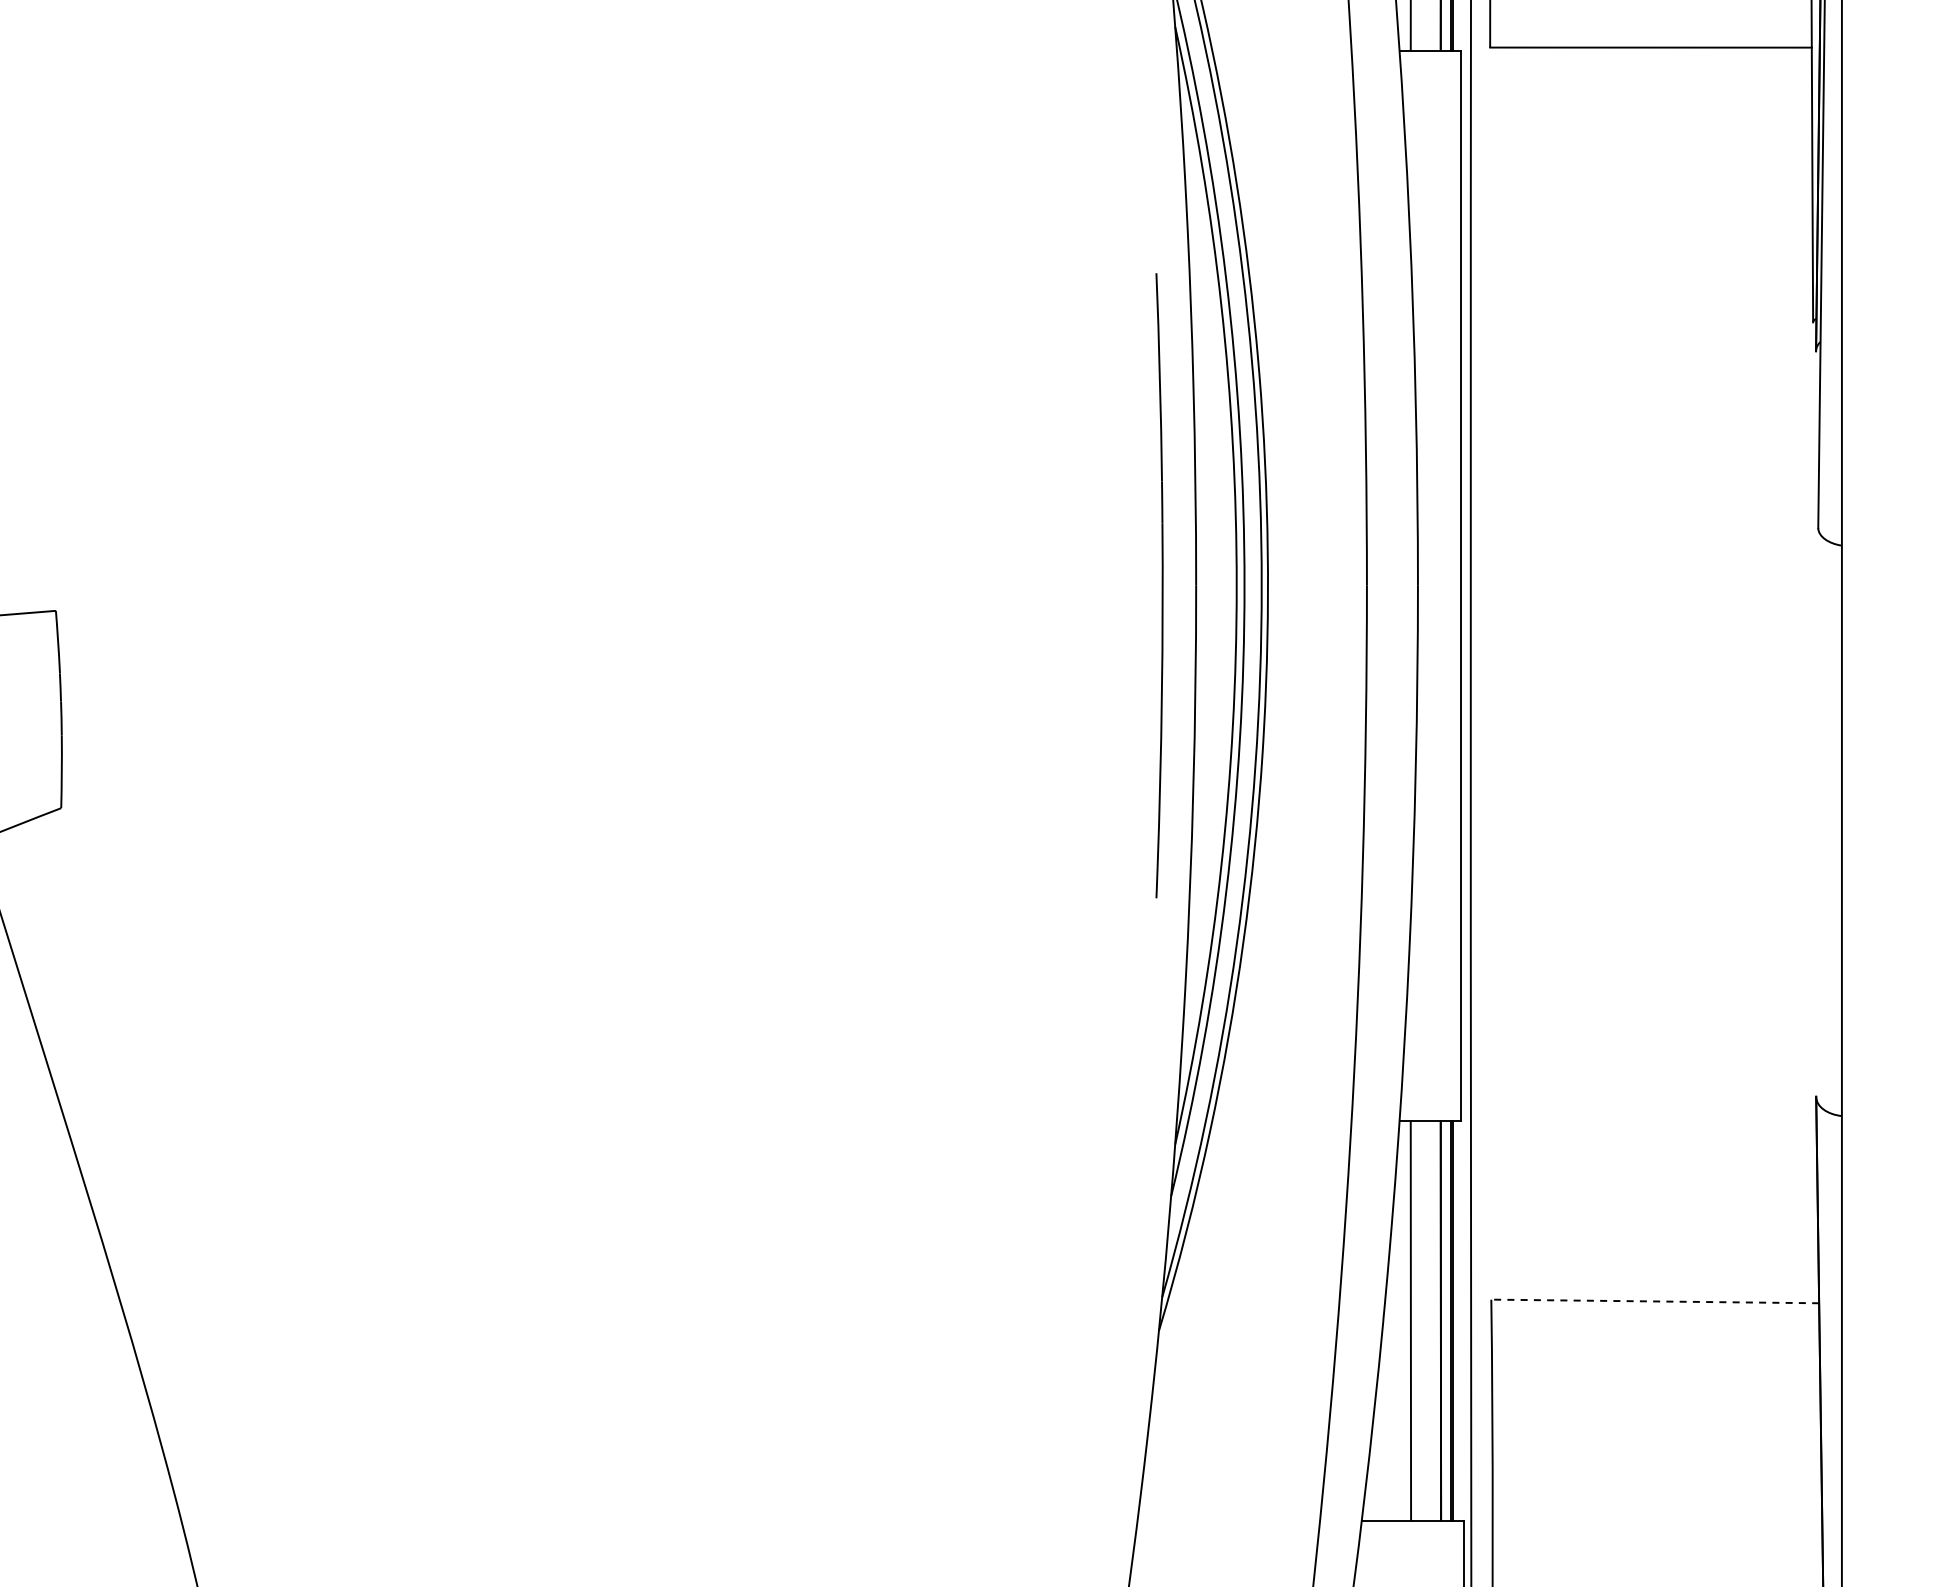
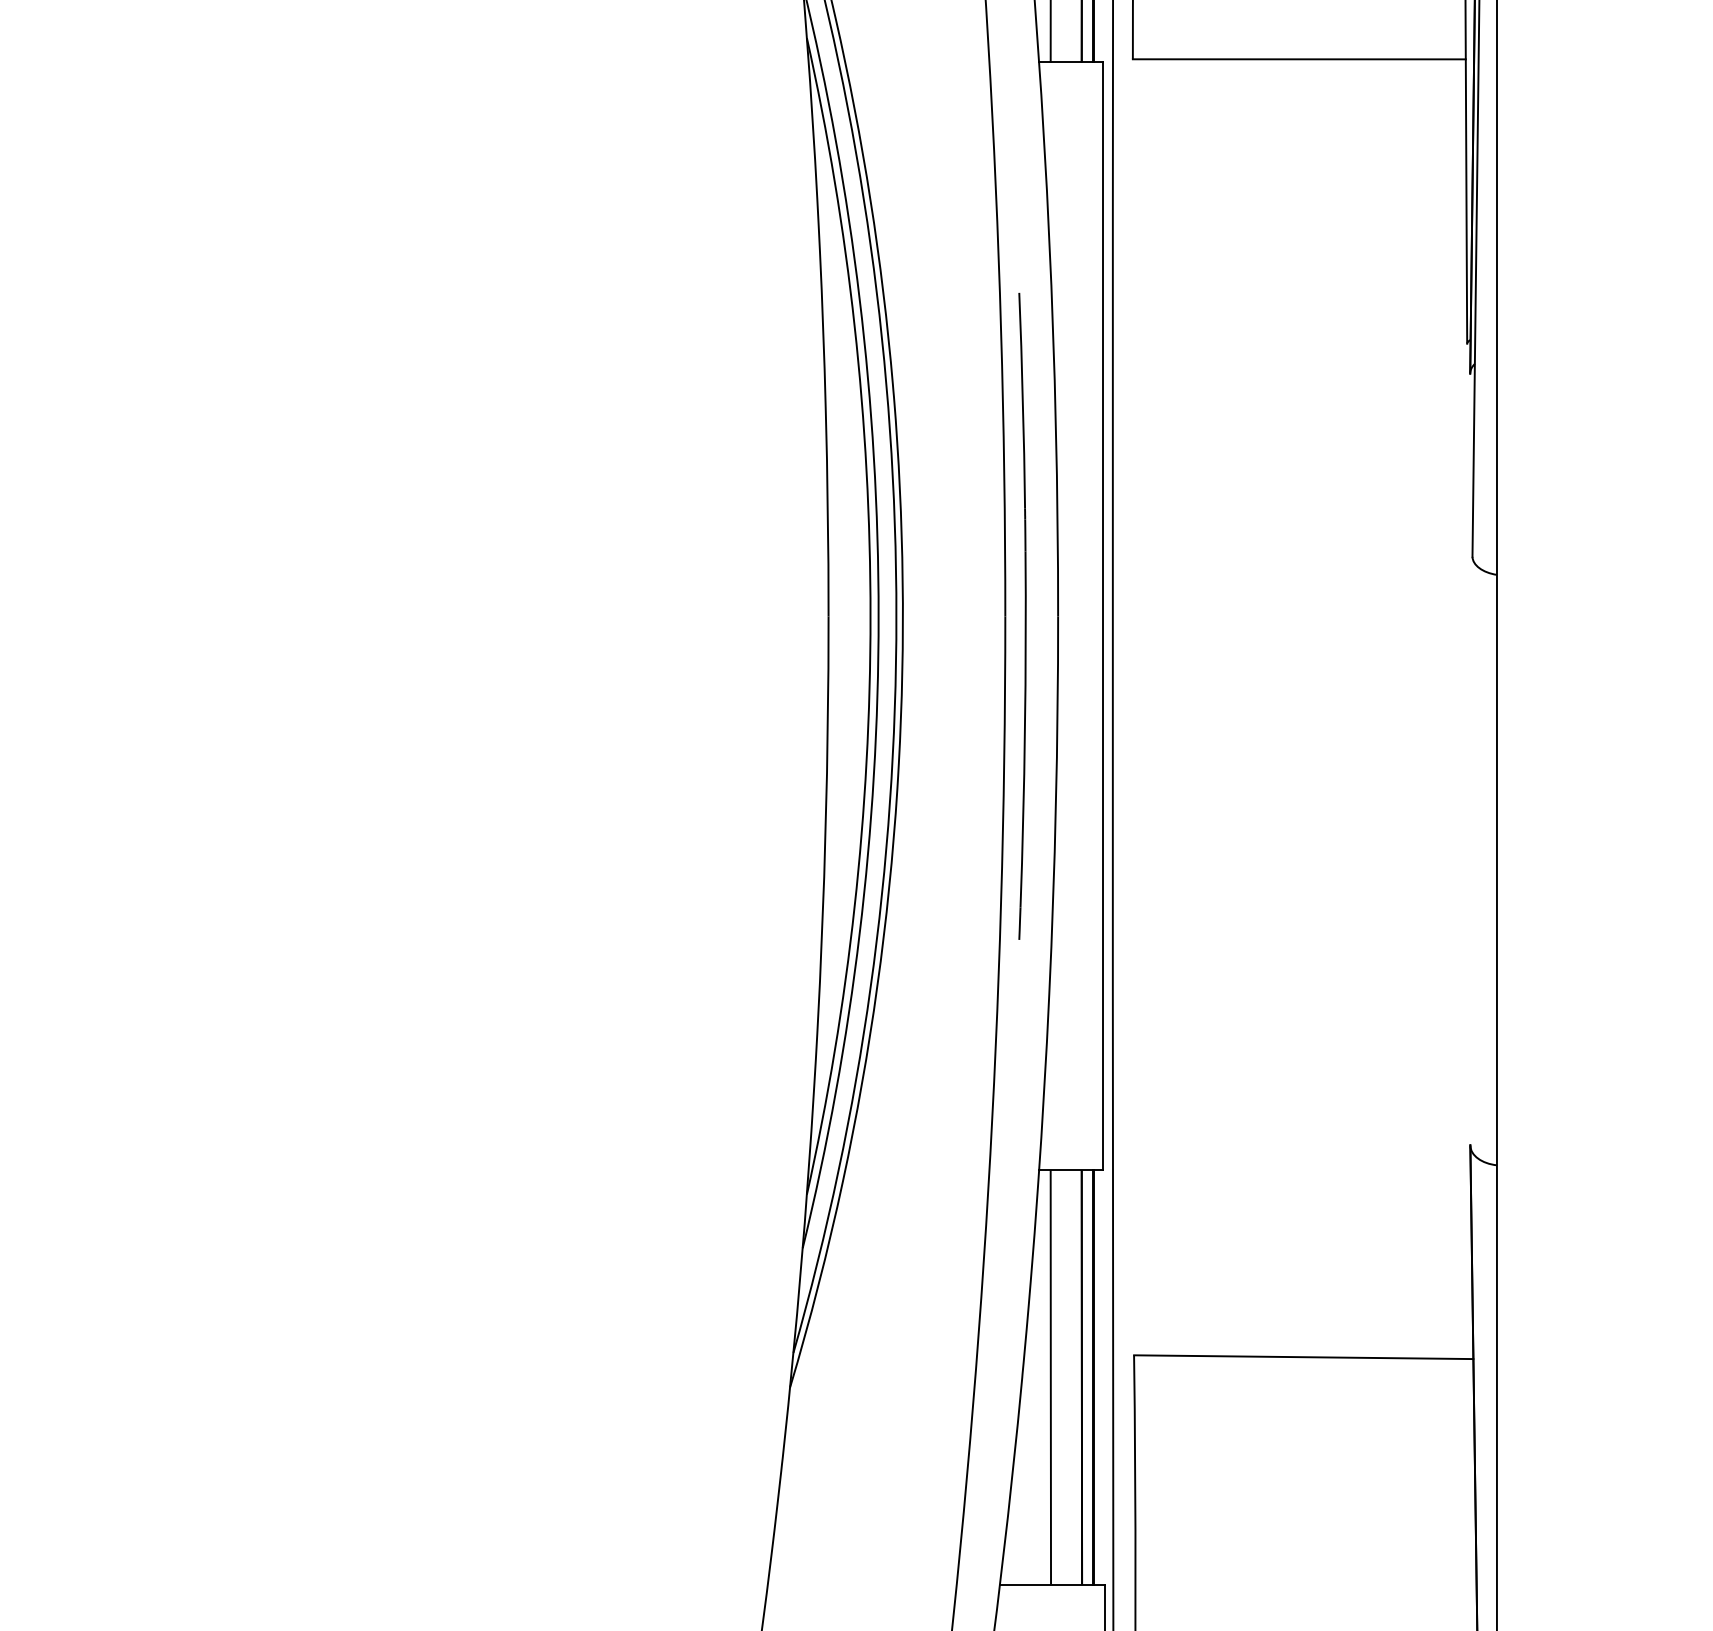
part: (1159, 585) -> (1022, 616), moved
line: (1655, 1301) -> (1304, 1357), dashed -> solid

